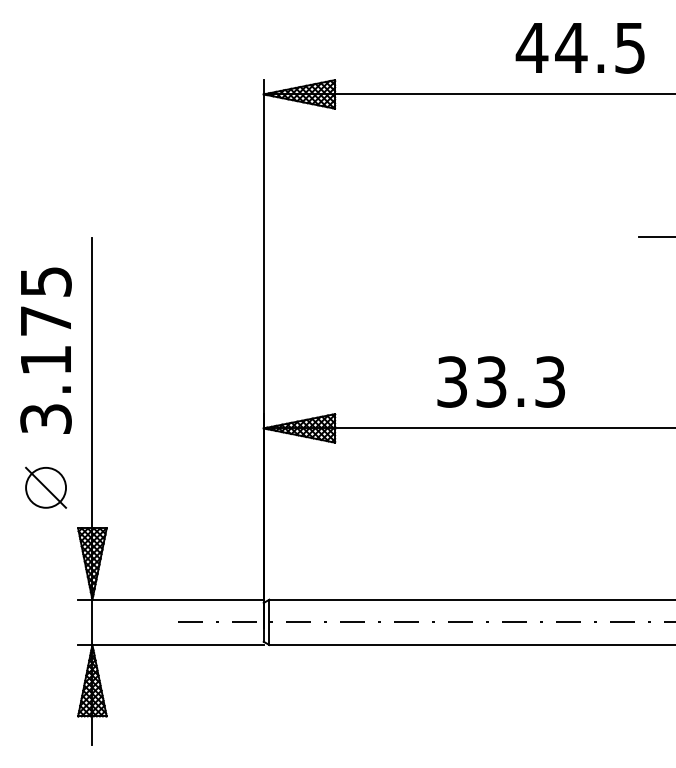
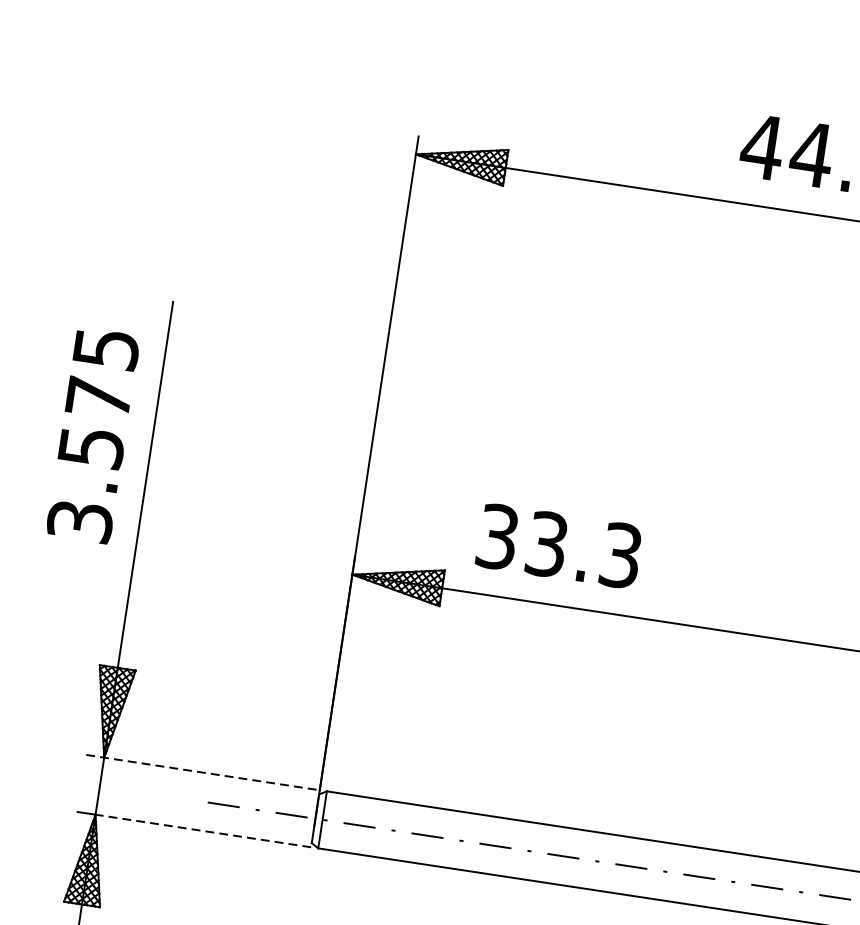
text: (46, 360) -> (91, 447), 3.175 -> 3.575
text: (500, 381) -> (558, 545), moved
part: (46, 487) -> (67, 607), removed
line: (170, 599) -> (202, 772), solid -> dashed
line: (178, 645) -> (203, 831), solid -> dashed

